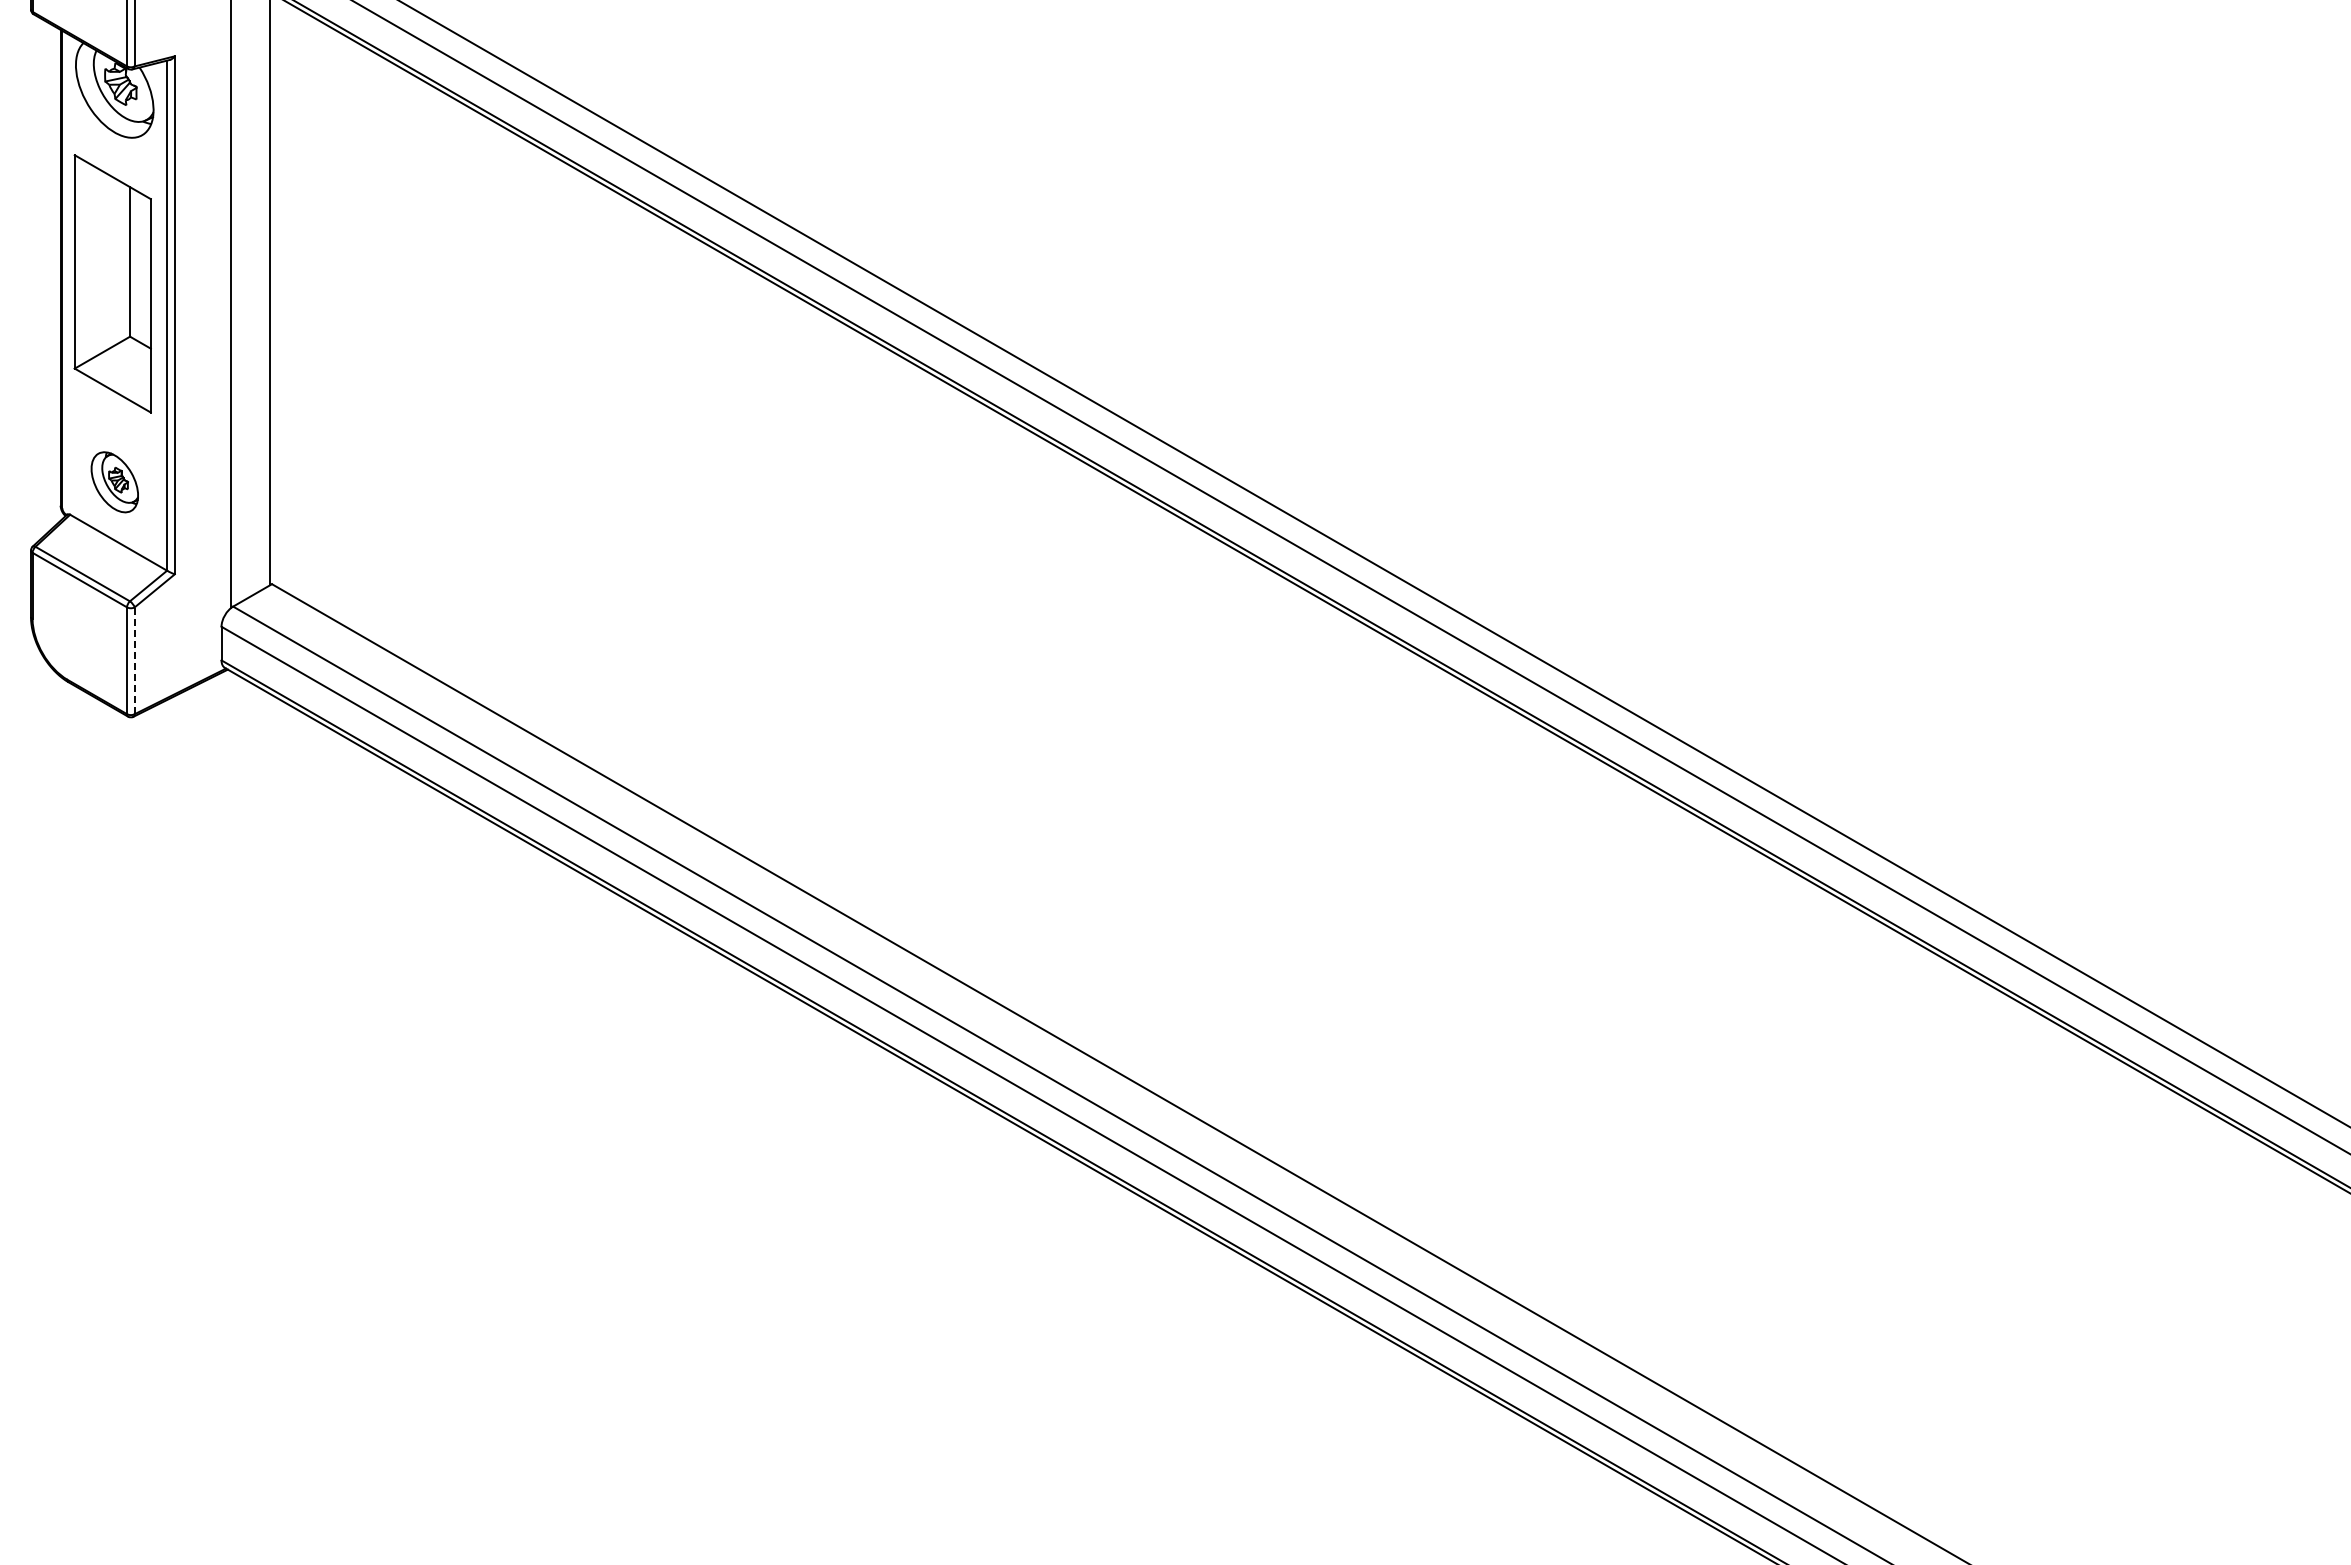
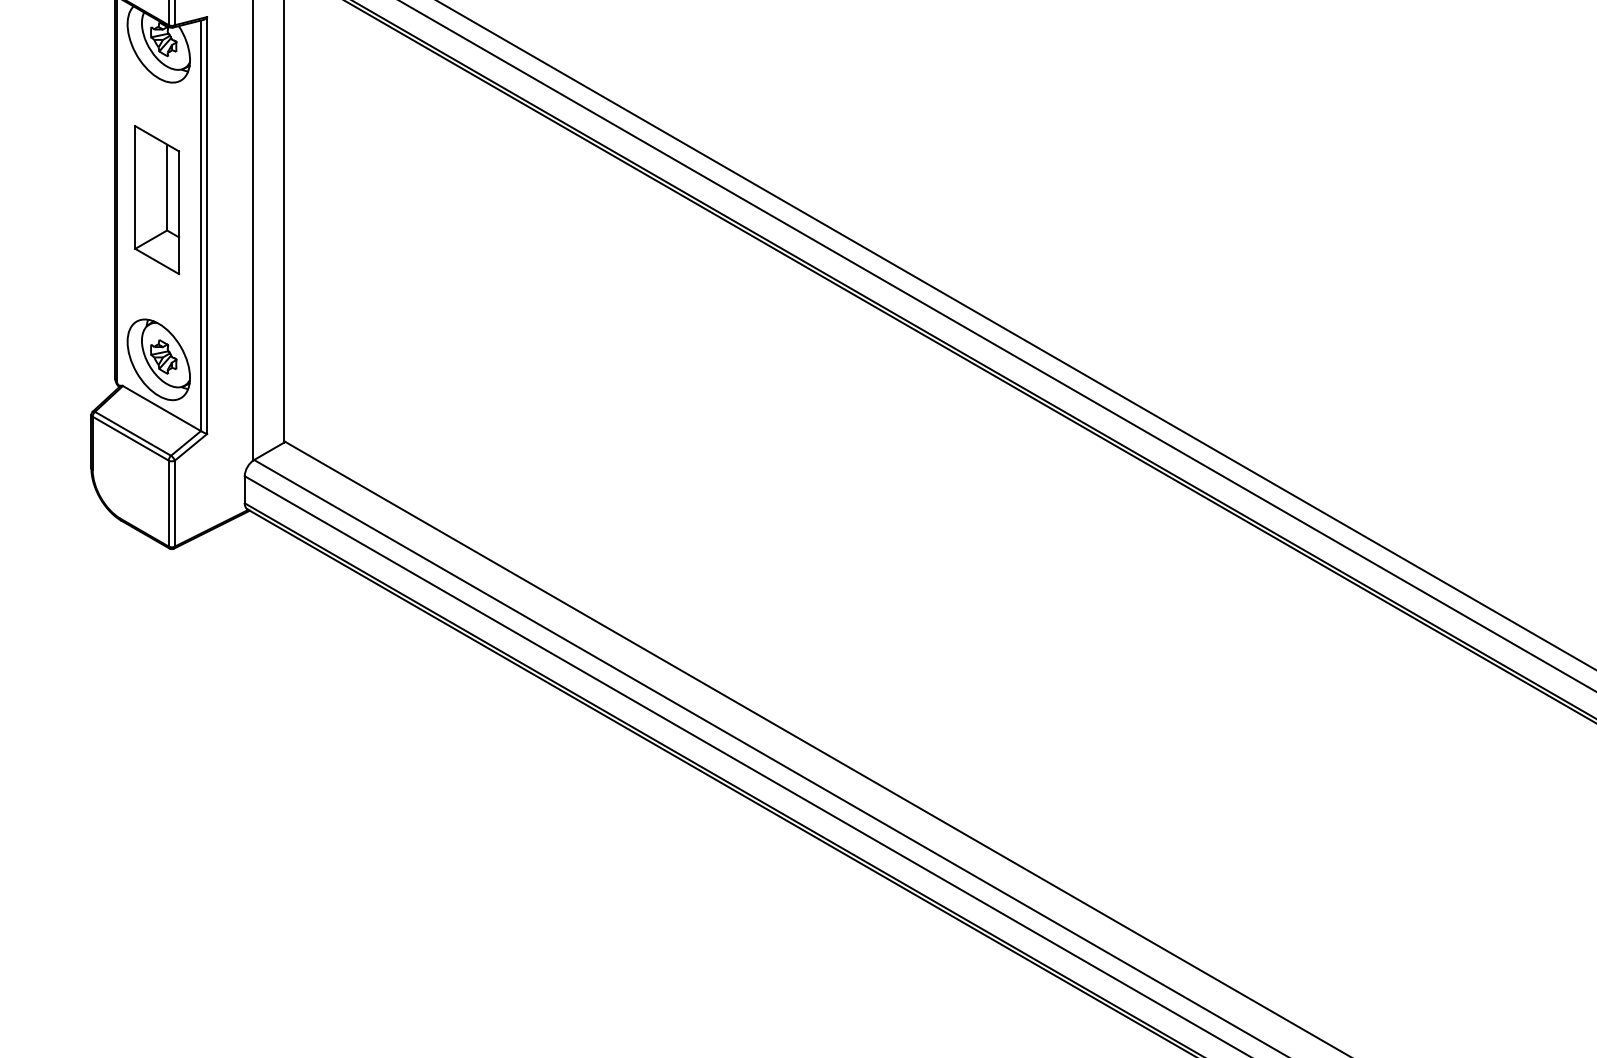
part: (112, 283) -> (157, 199), size x0.71
part: (114, 482) -> (158, 360), size x1.67
line: (134, 660) -> (174, 503), dashed -> solid

